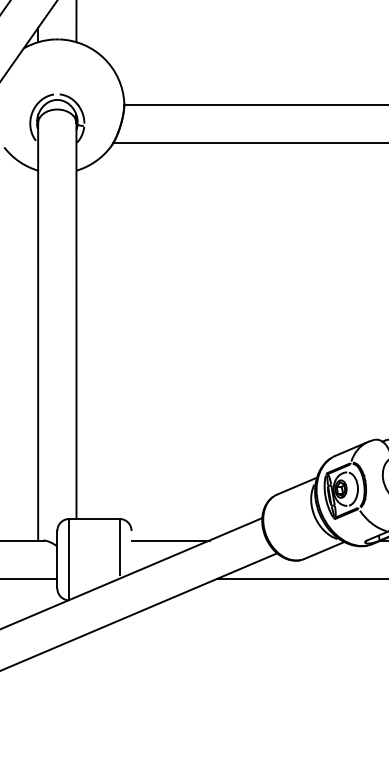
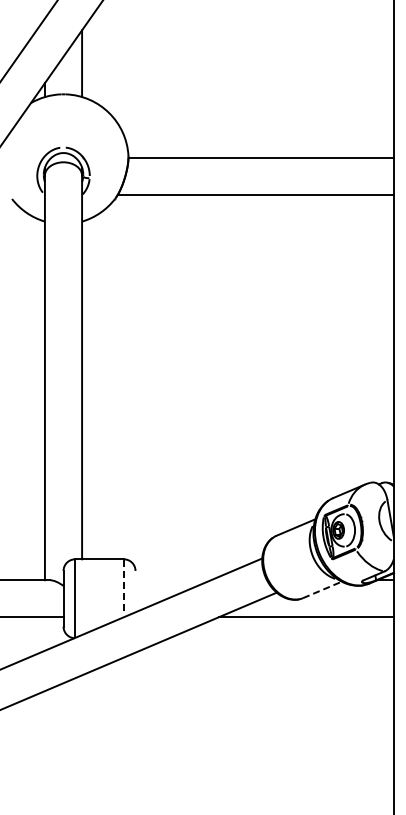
line: (170, 540) -> (173, 580), removed
line: (119, 548) -> (123, 587), solid -> dashed
line: (324, 550) -> (322, 589), solid -> dashed

